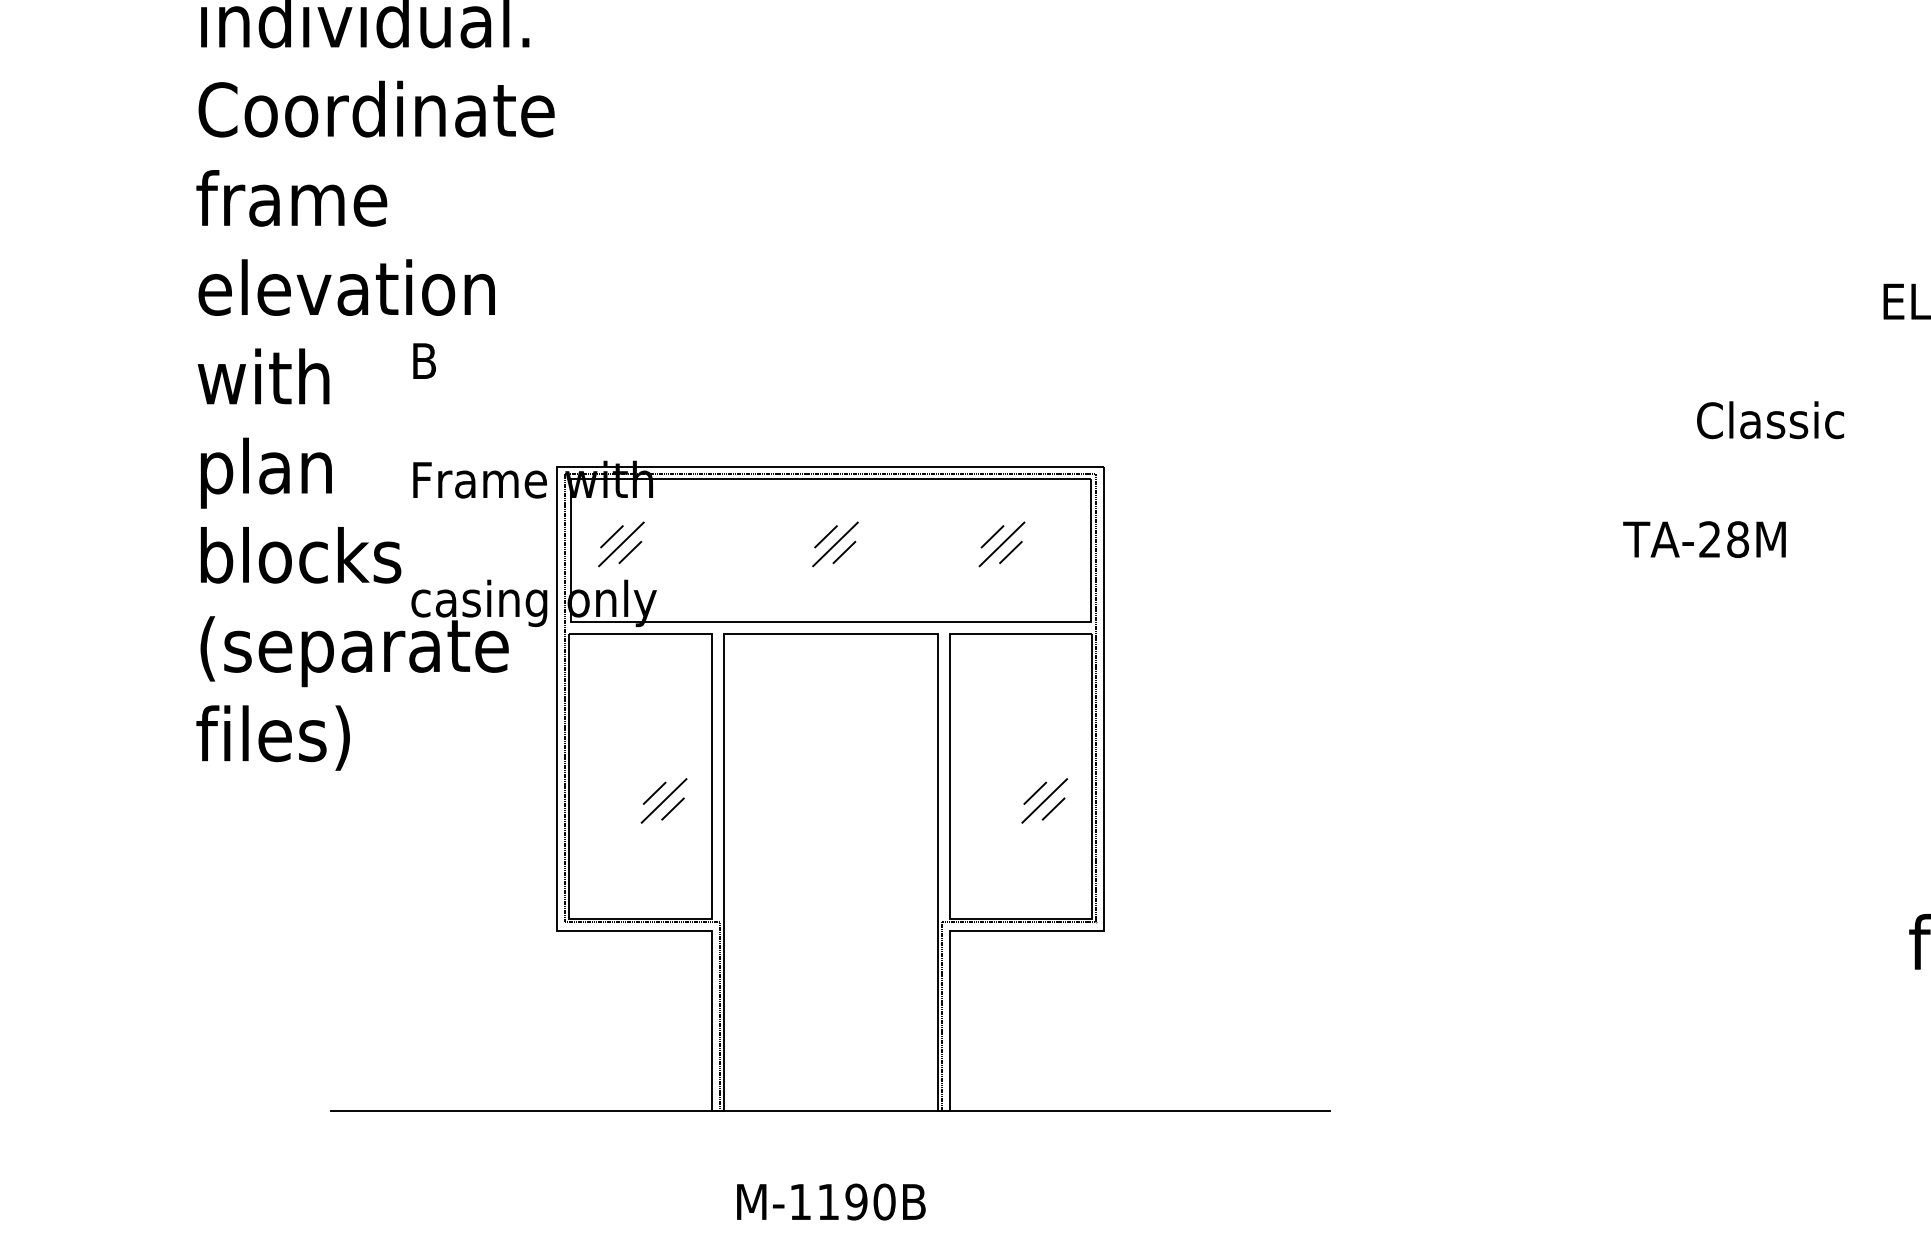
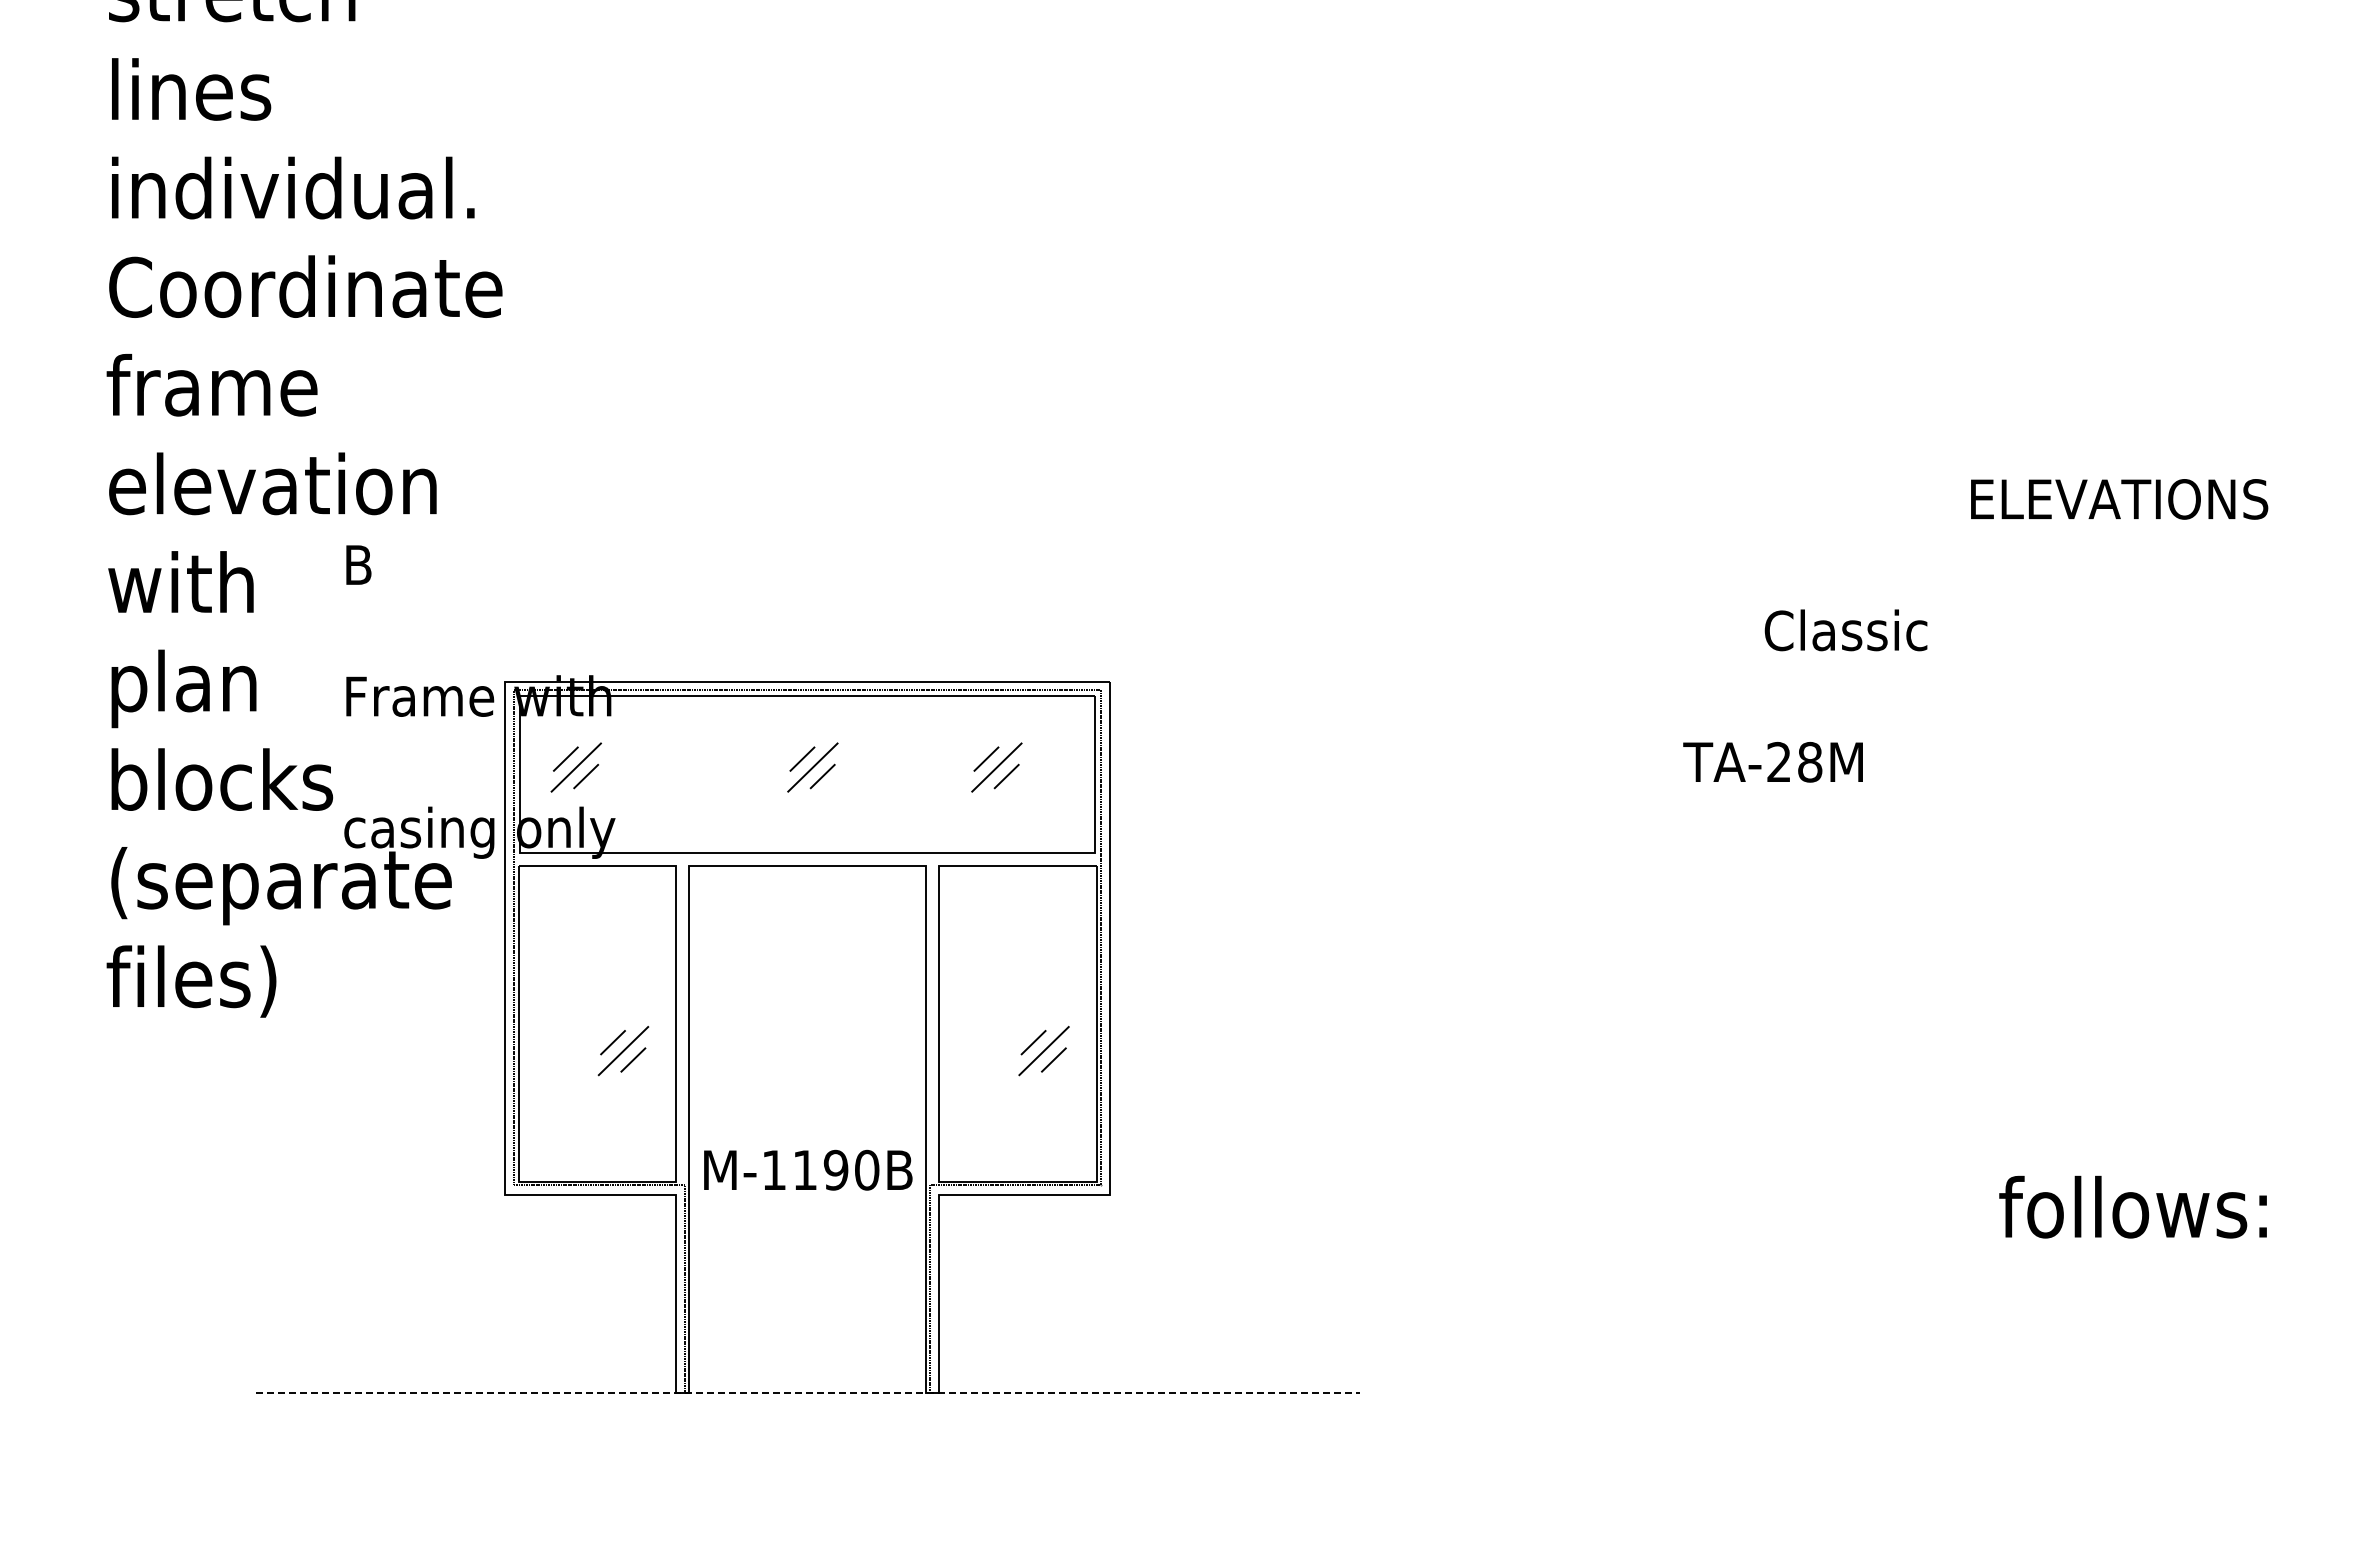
line: (830, 1110) -> (807, 1393), solid -> dashed
text: (831, 1201) -> (808, 1169), moved

